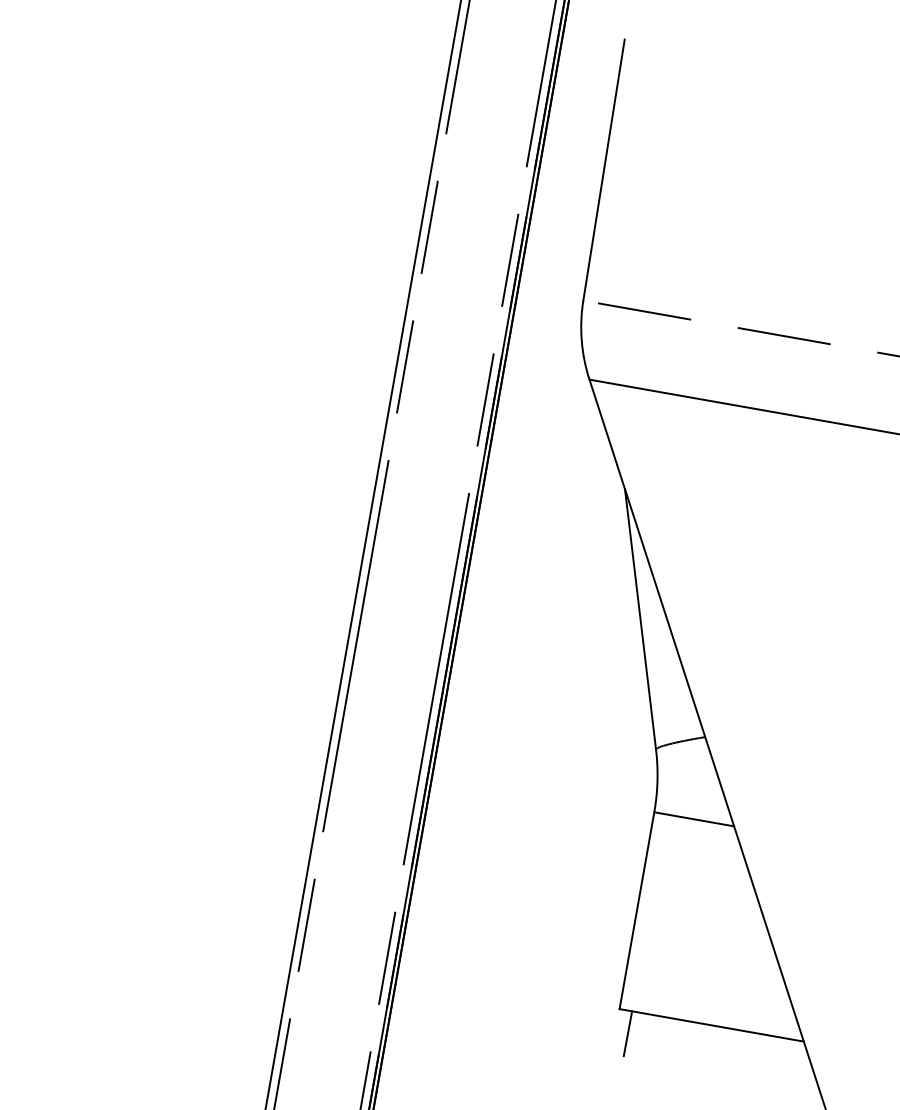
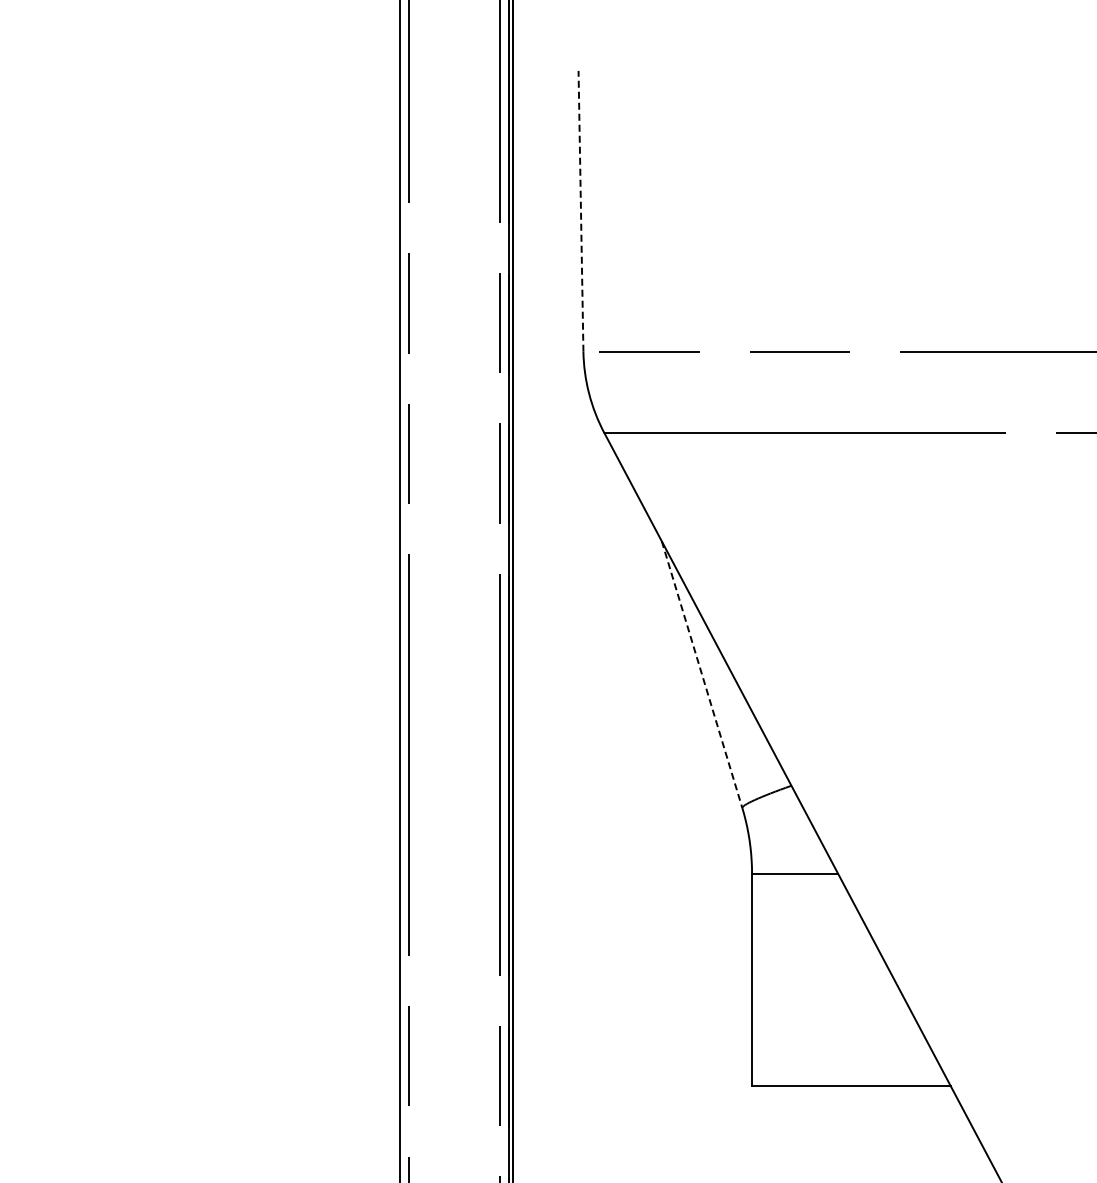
line: (603, 169) -> (580, 210), solid -> dashed
line: (640, 620) -> (702, 675), solid -> dashed
line: (628, 1033) -> (765, 1110), removed

